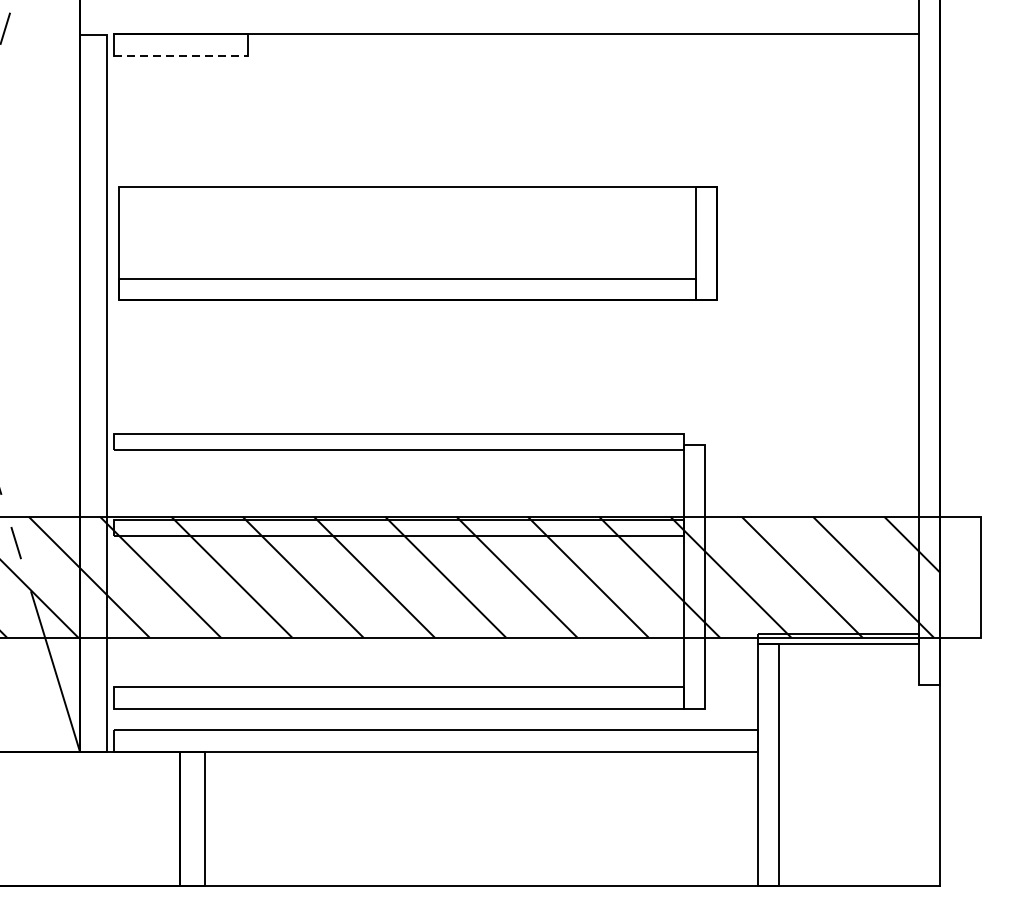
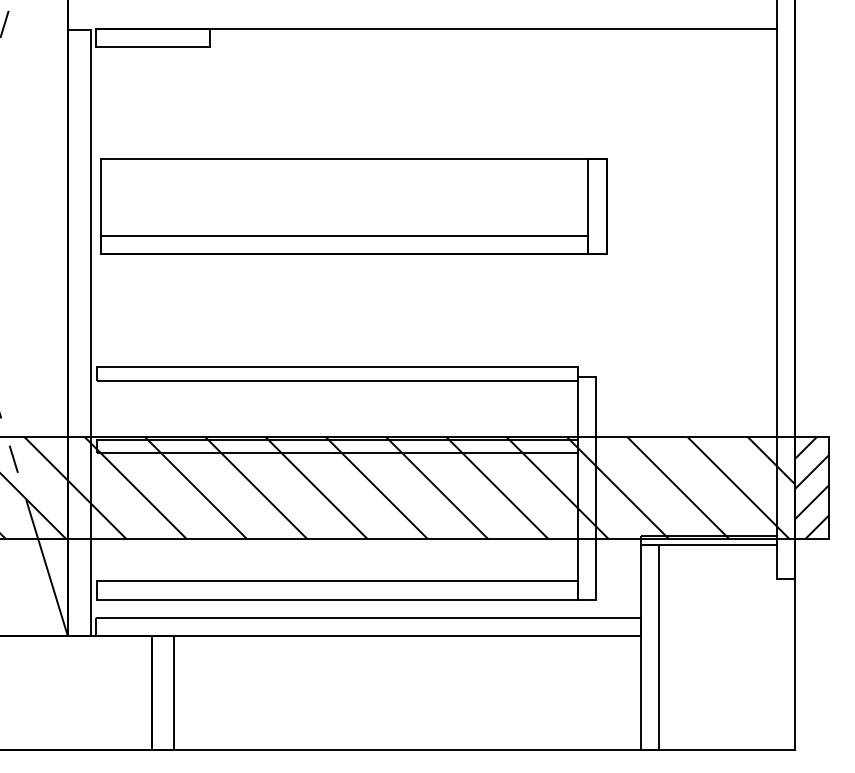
line: (181, 56) -> (153, 47), dashed -> solid
hatch: (960, 577) -> (812, 488), added

